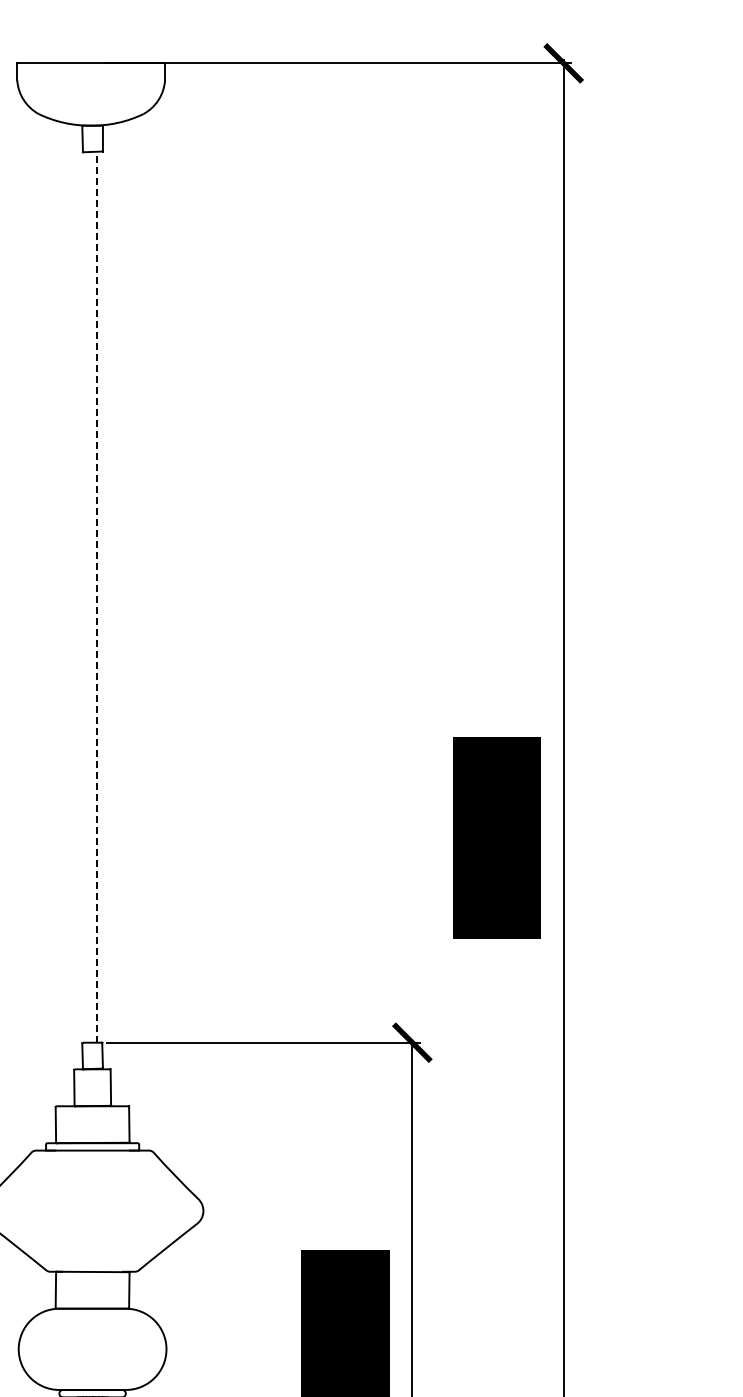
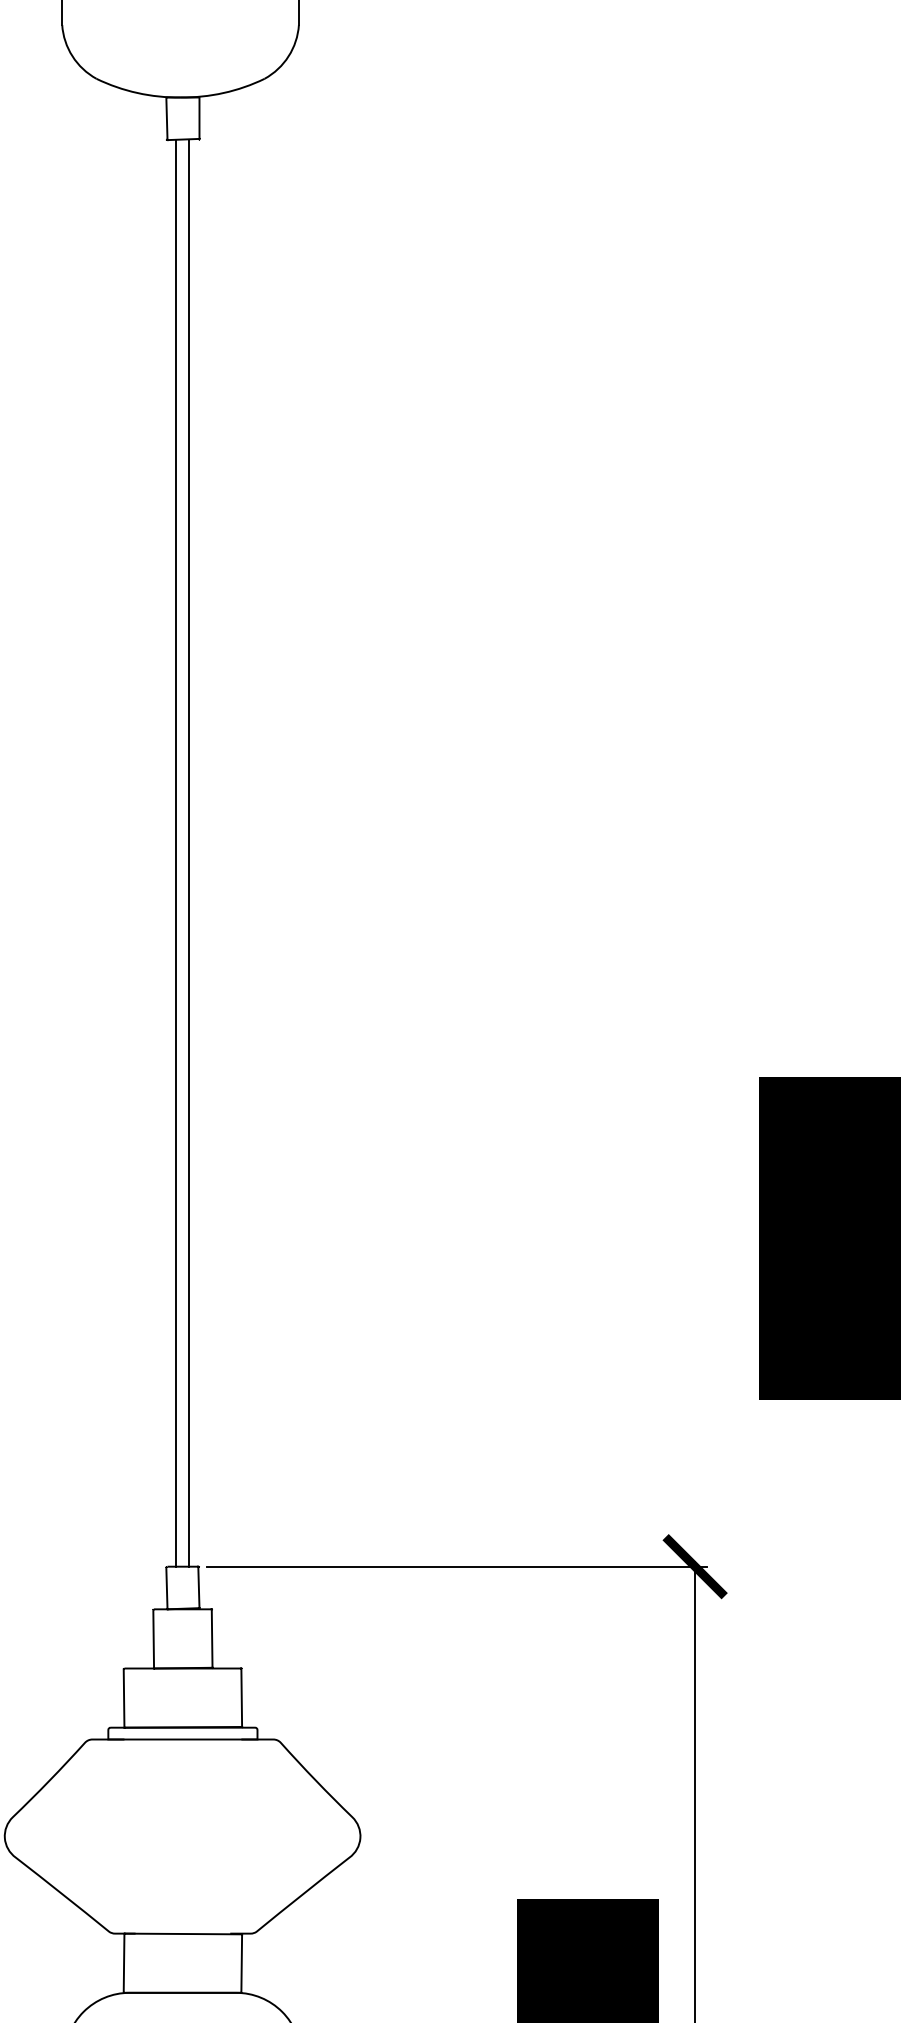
line: (88, 597) -> (176, 853), added
line: (96, 597) -> (189, 853), dashed -> solid

